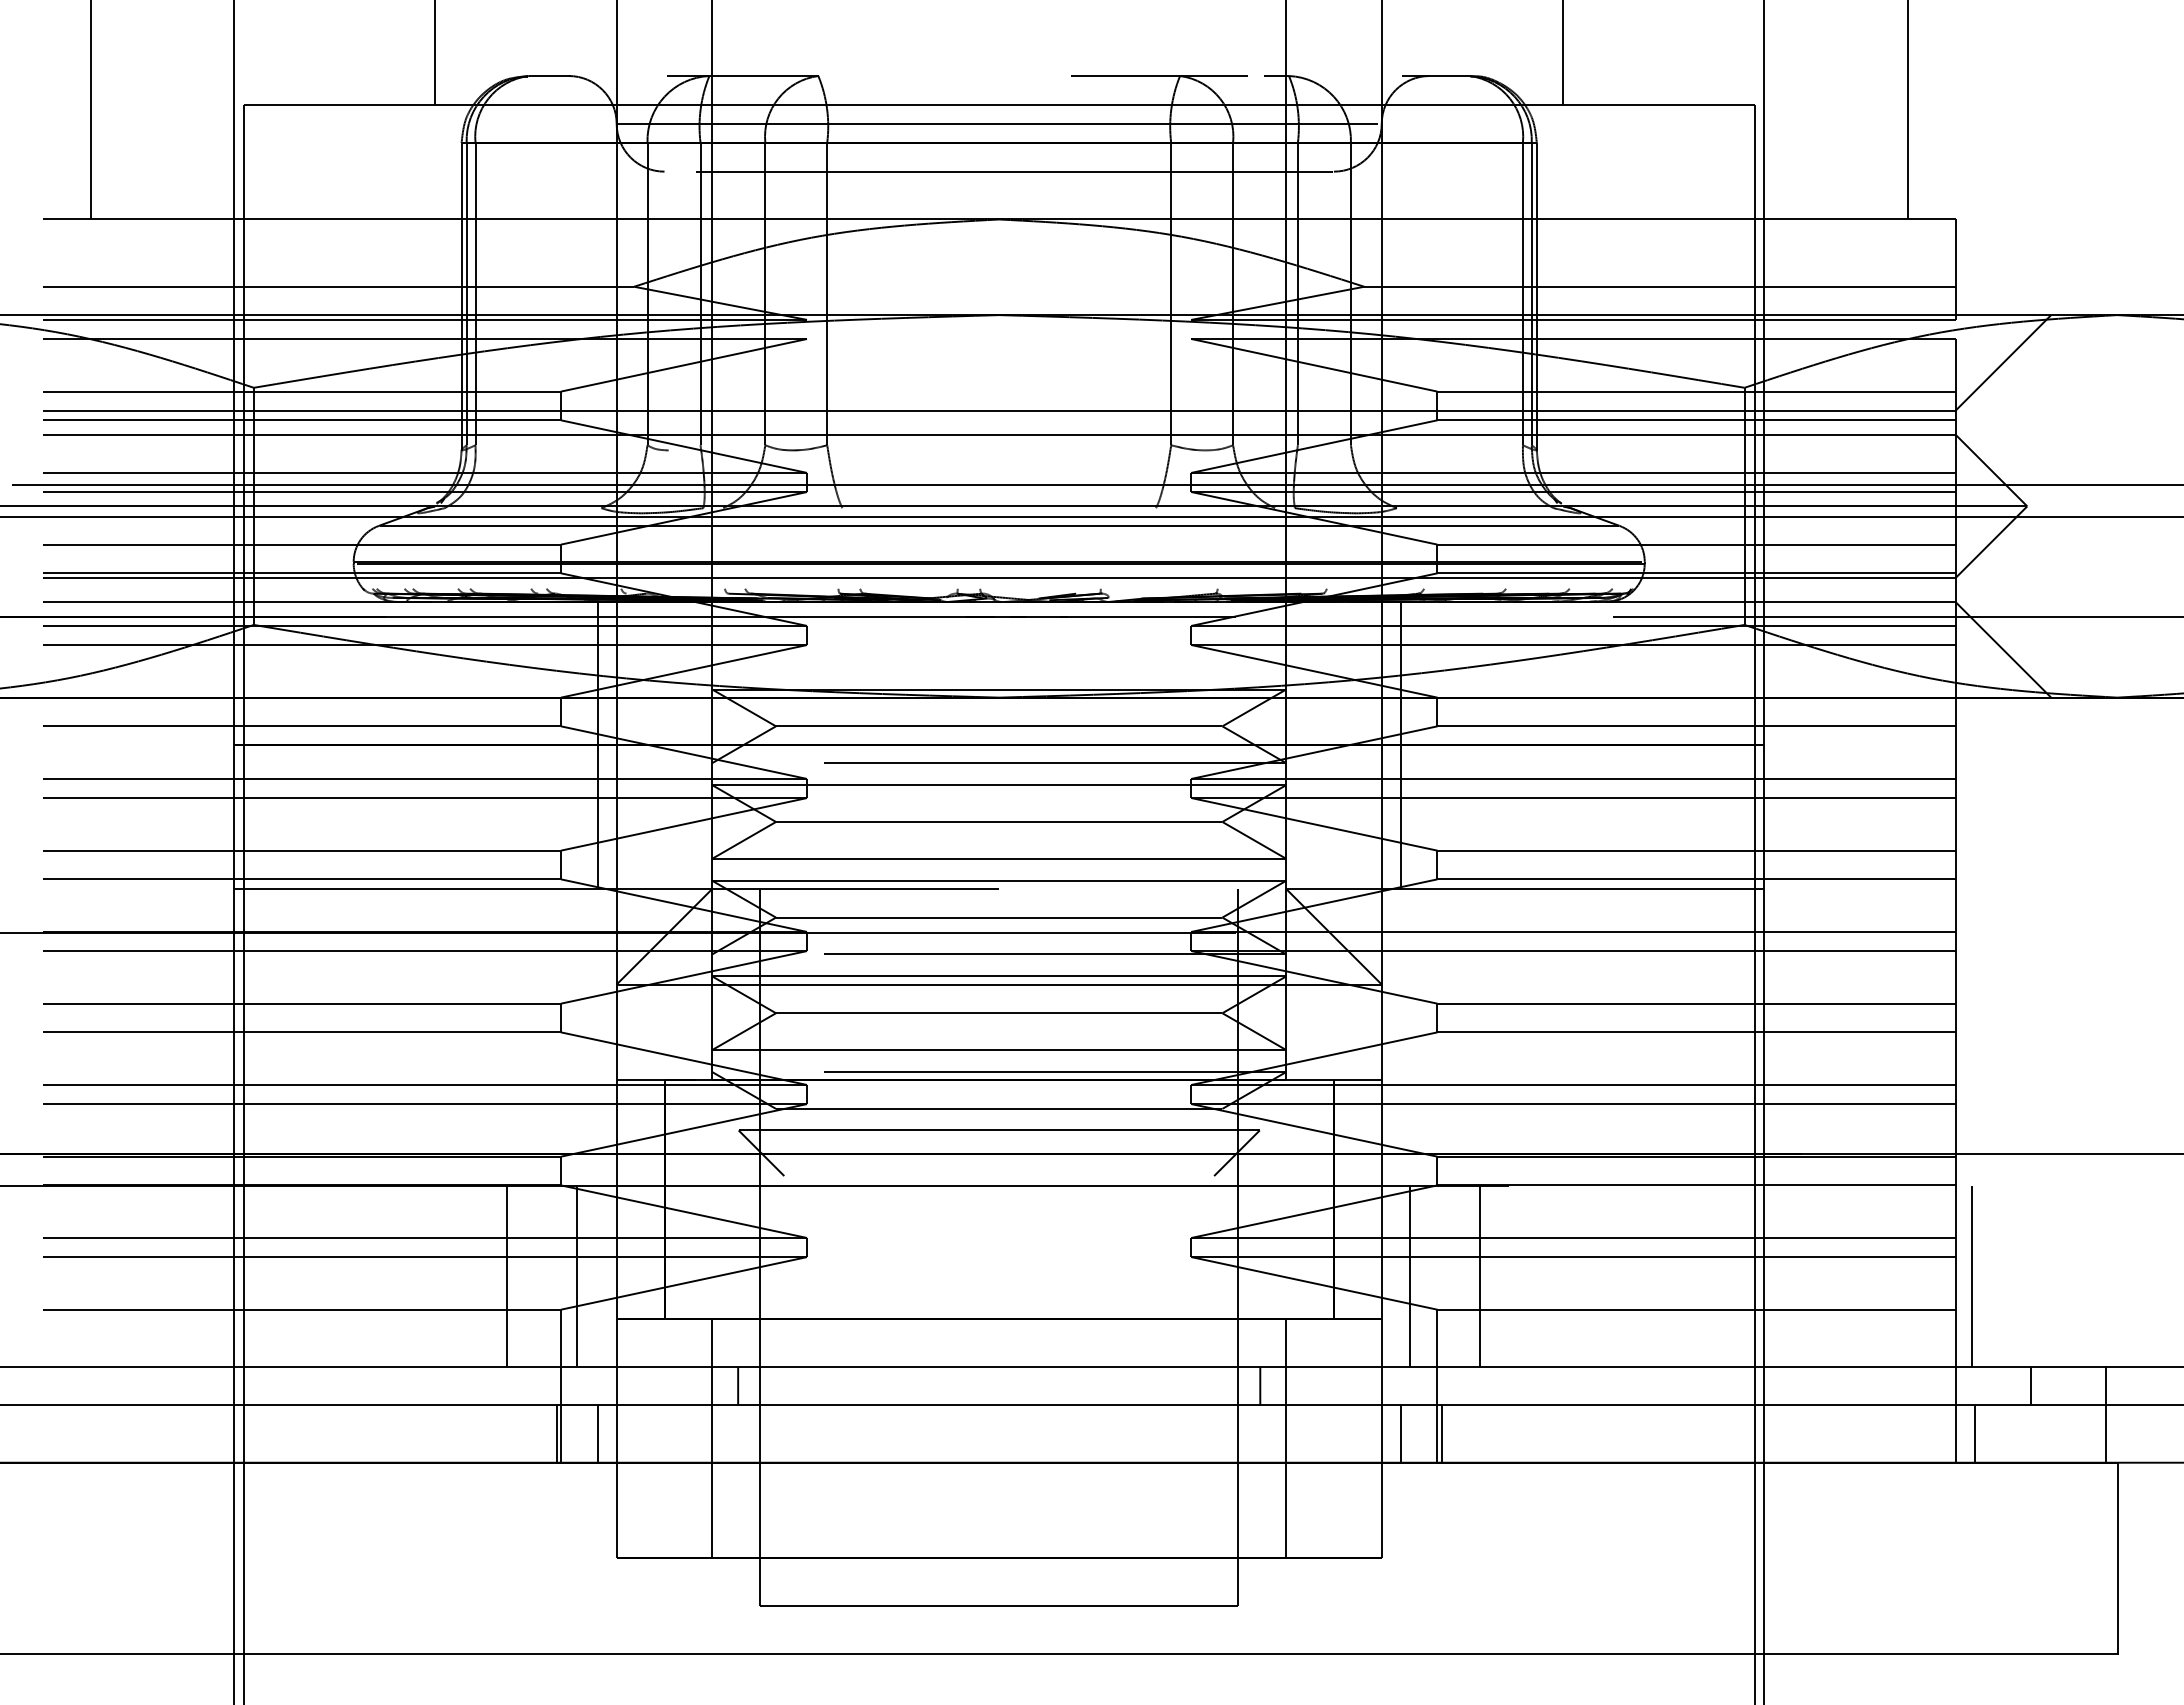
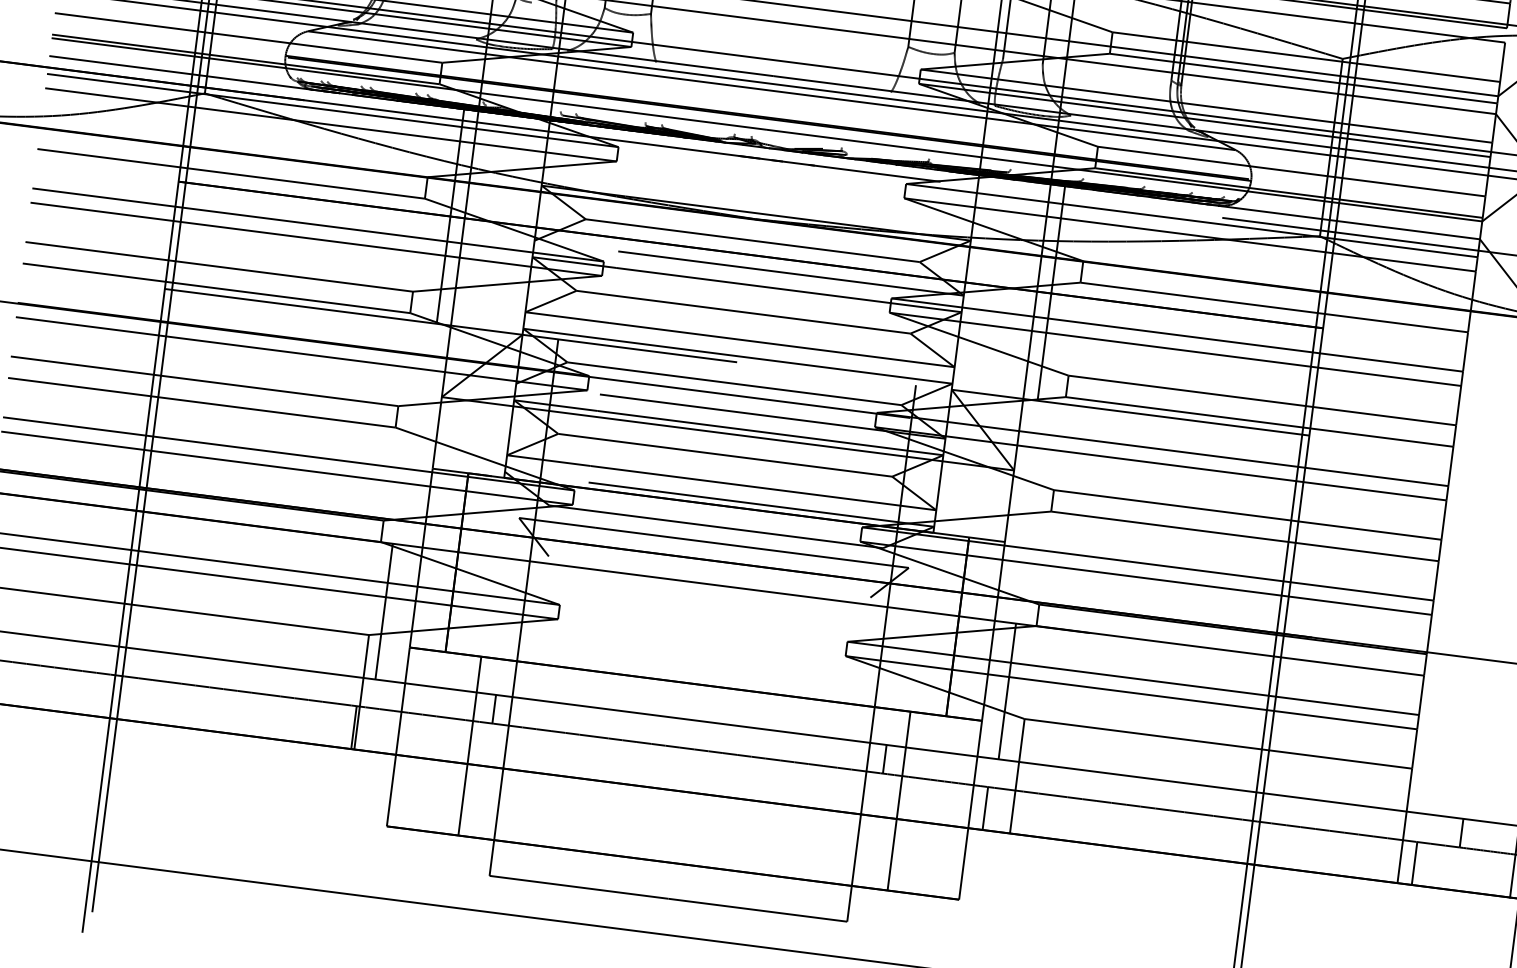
line: (507, 1276) -> (332, 605), removed
line: (1479, 1276) -> (1059, 698), removed
line: (1972, 1276) -> (1428, 745), removed
line: (597, 1433) -> (384, 731), removed
line: (1441, 1433) -> (1015, 812), removed

